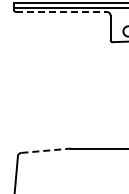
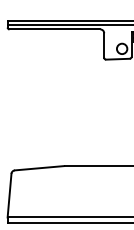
line: (61, 12) -> (55, 29), dashed -> solid
line: (45, 151) -> (39, 168), dashed -> solid

